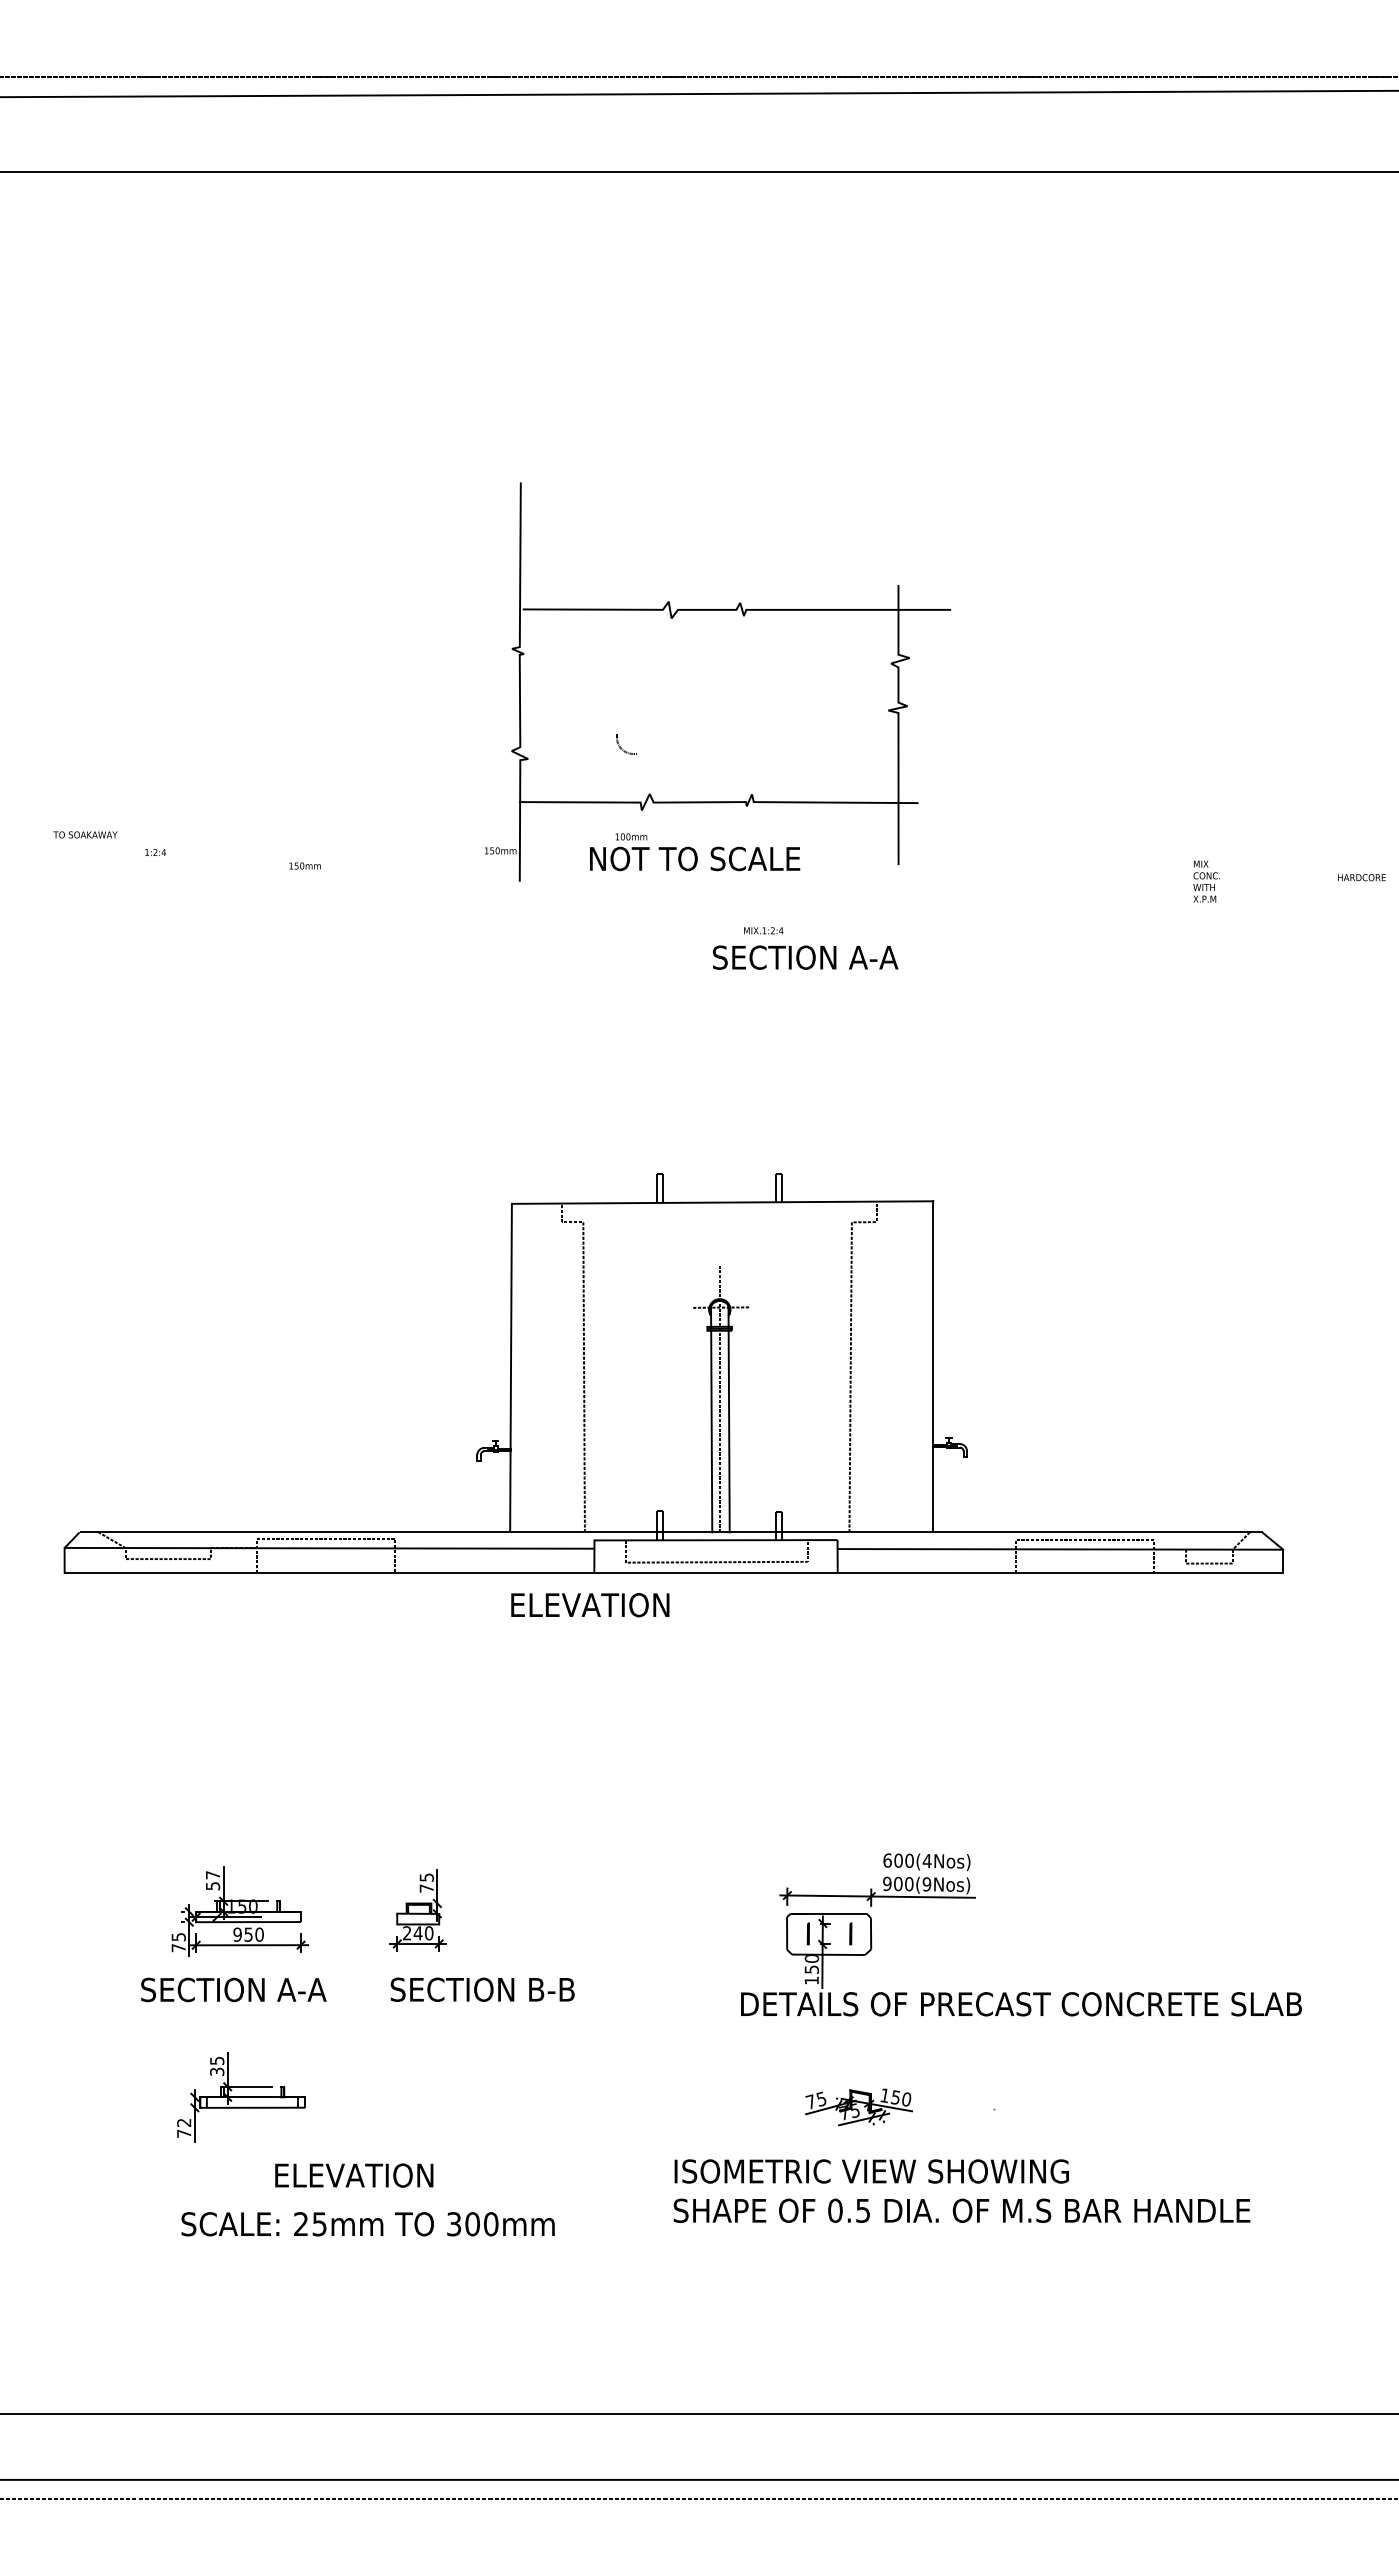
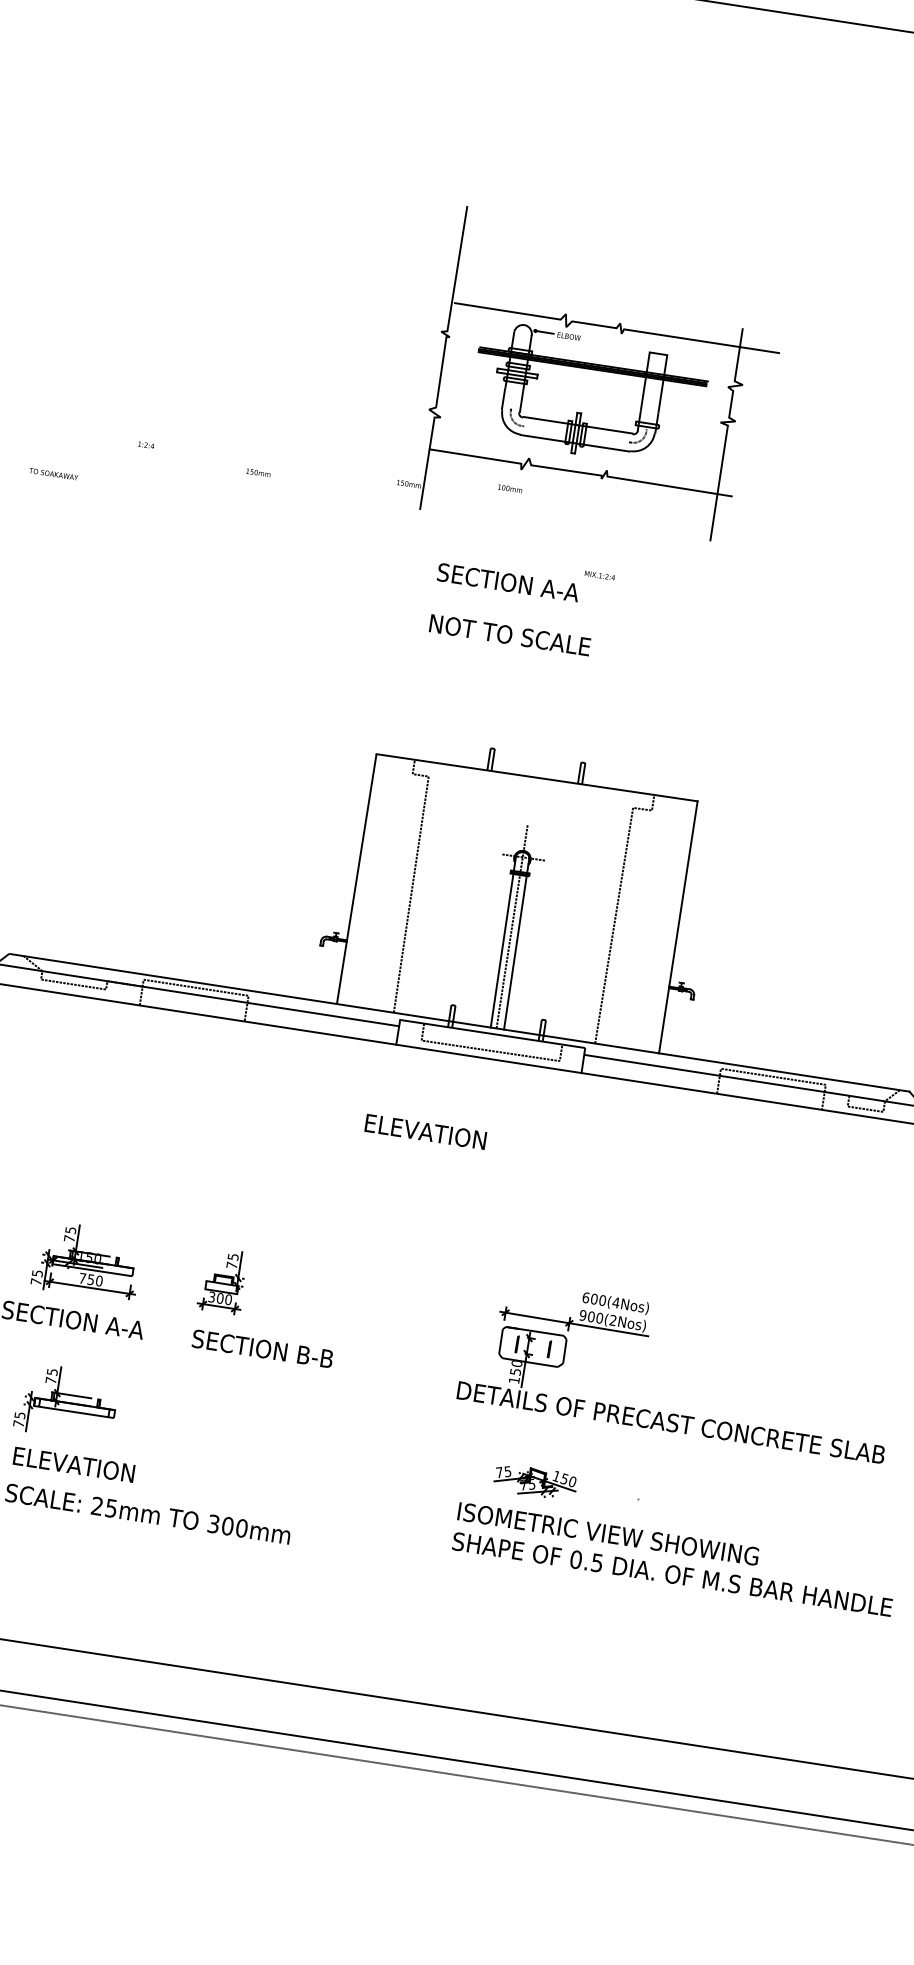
part: (713, 701) -> (588, 395), added
text: (85, 834) -> (53, 473), moved
text: (695, 858) -> (510, 634), moved
text: (805, 957) -> (508, 582), moved
text: (590, 1605) -> (425, 1132), moved
text: (213, 1880) -> (70, 1234), 57 -> 75
text: (926, 1884) -> (612, 1320), 900(9Nos) -> 900(2Nos)
text: (412, 1933) -> (215, 1297), 240 -> 300
text: (237, 1934) -> (82, 1278), 950 -> 750
text: (217, 2071) -> (51, 1380), 35 -> 75
text: (184, 2122) -> (20, 1415), 72 -> 75
text: (354, 2175) -> (74, 1464), moved
text: (961, 2190) -> (674, 1558), moved

